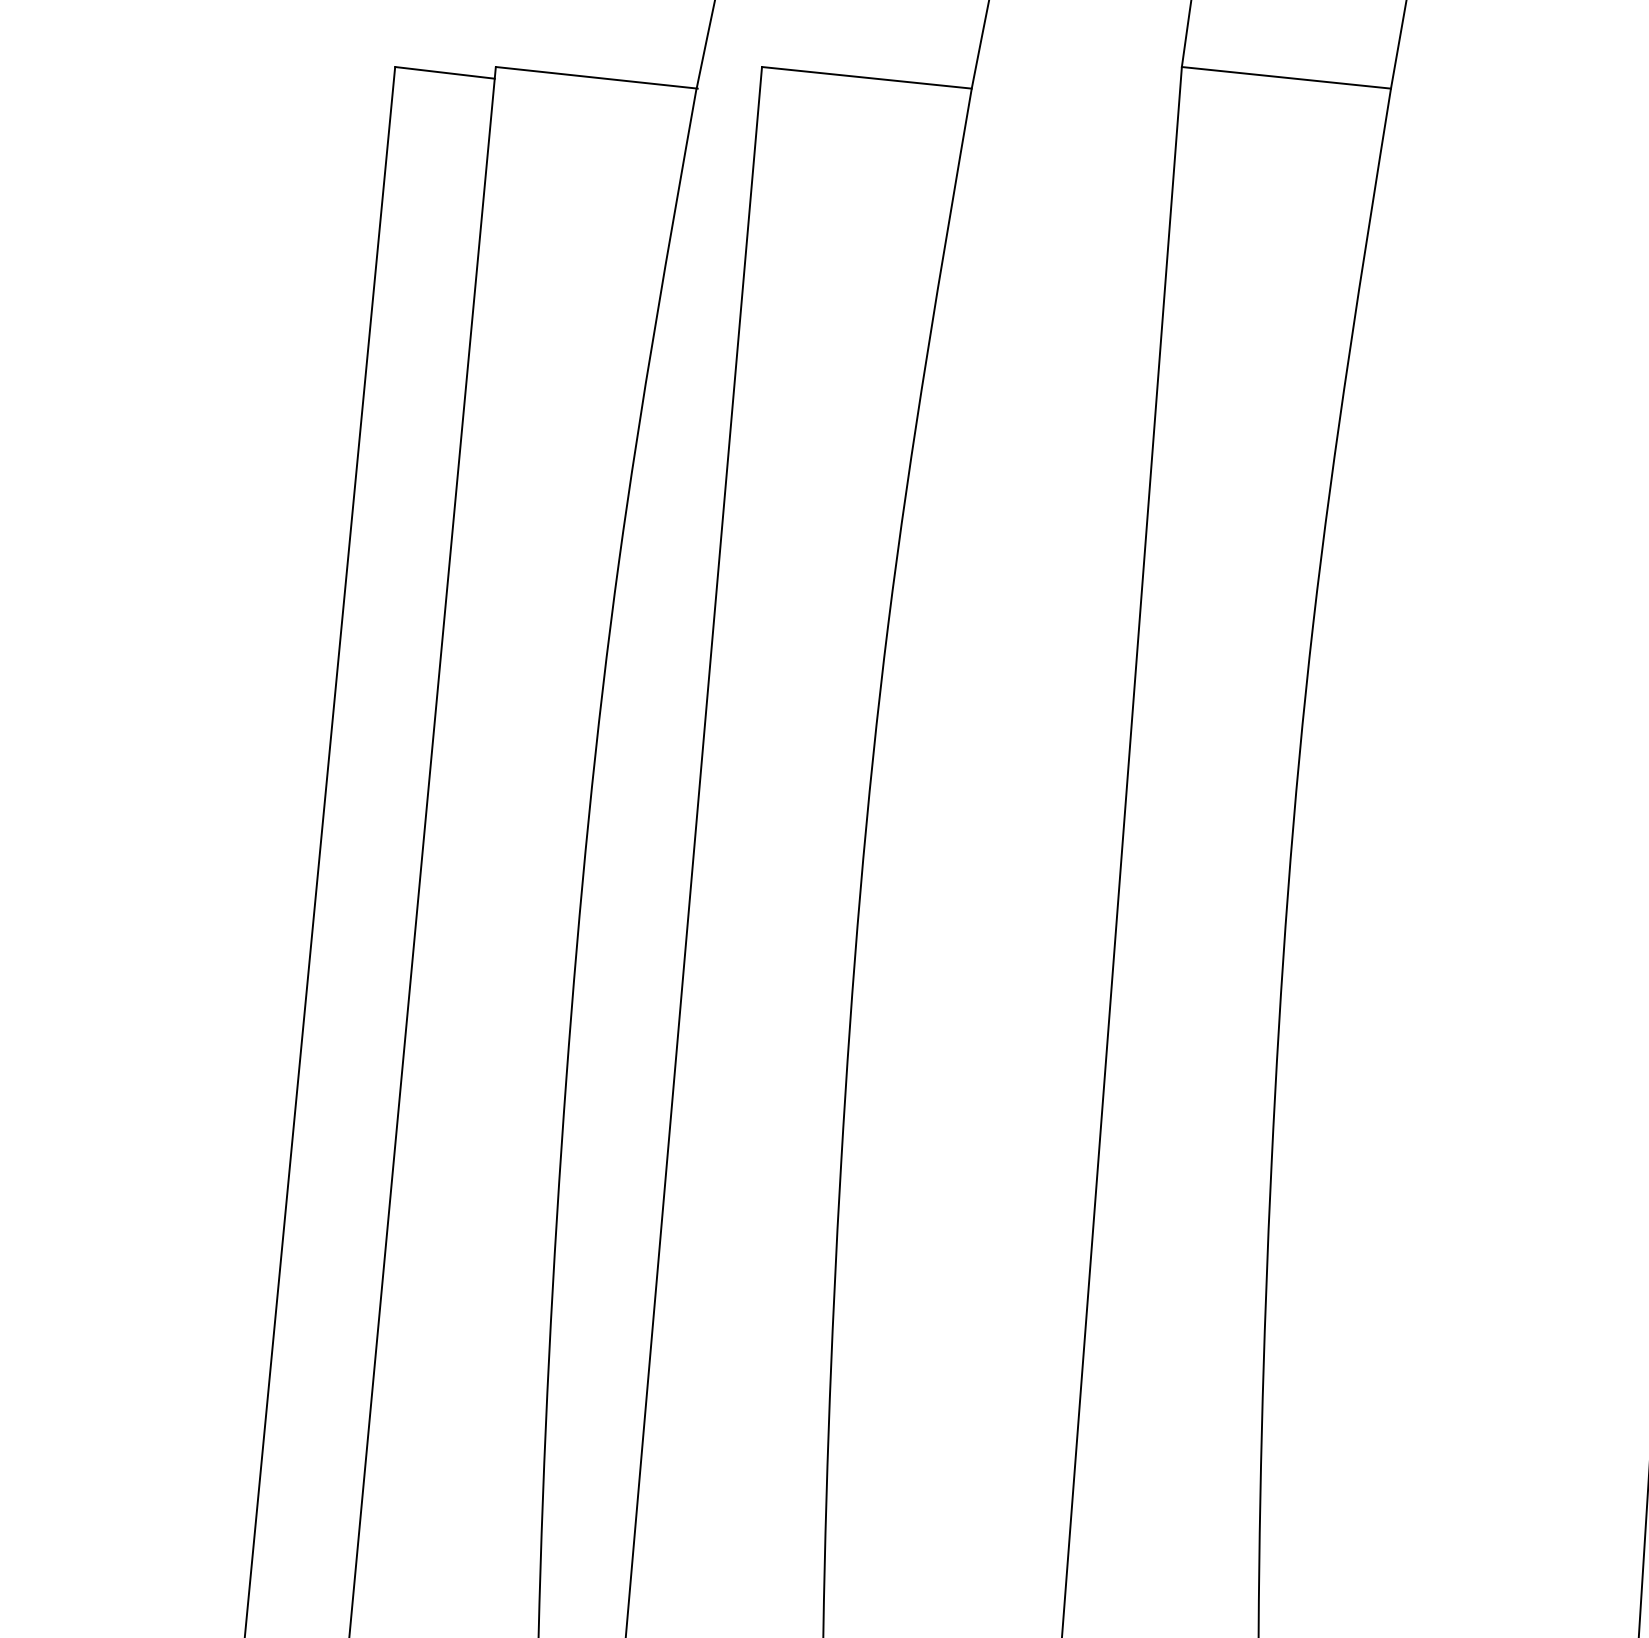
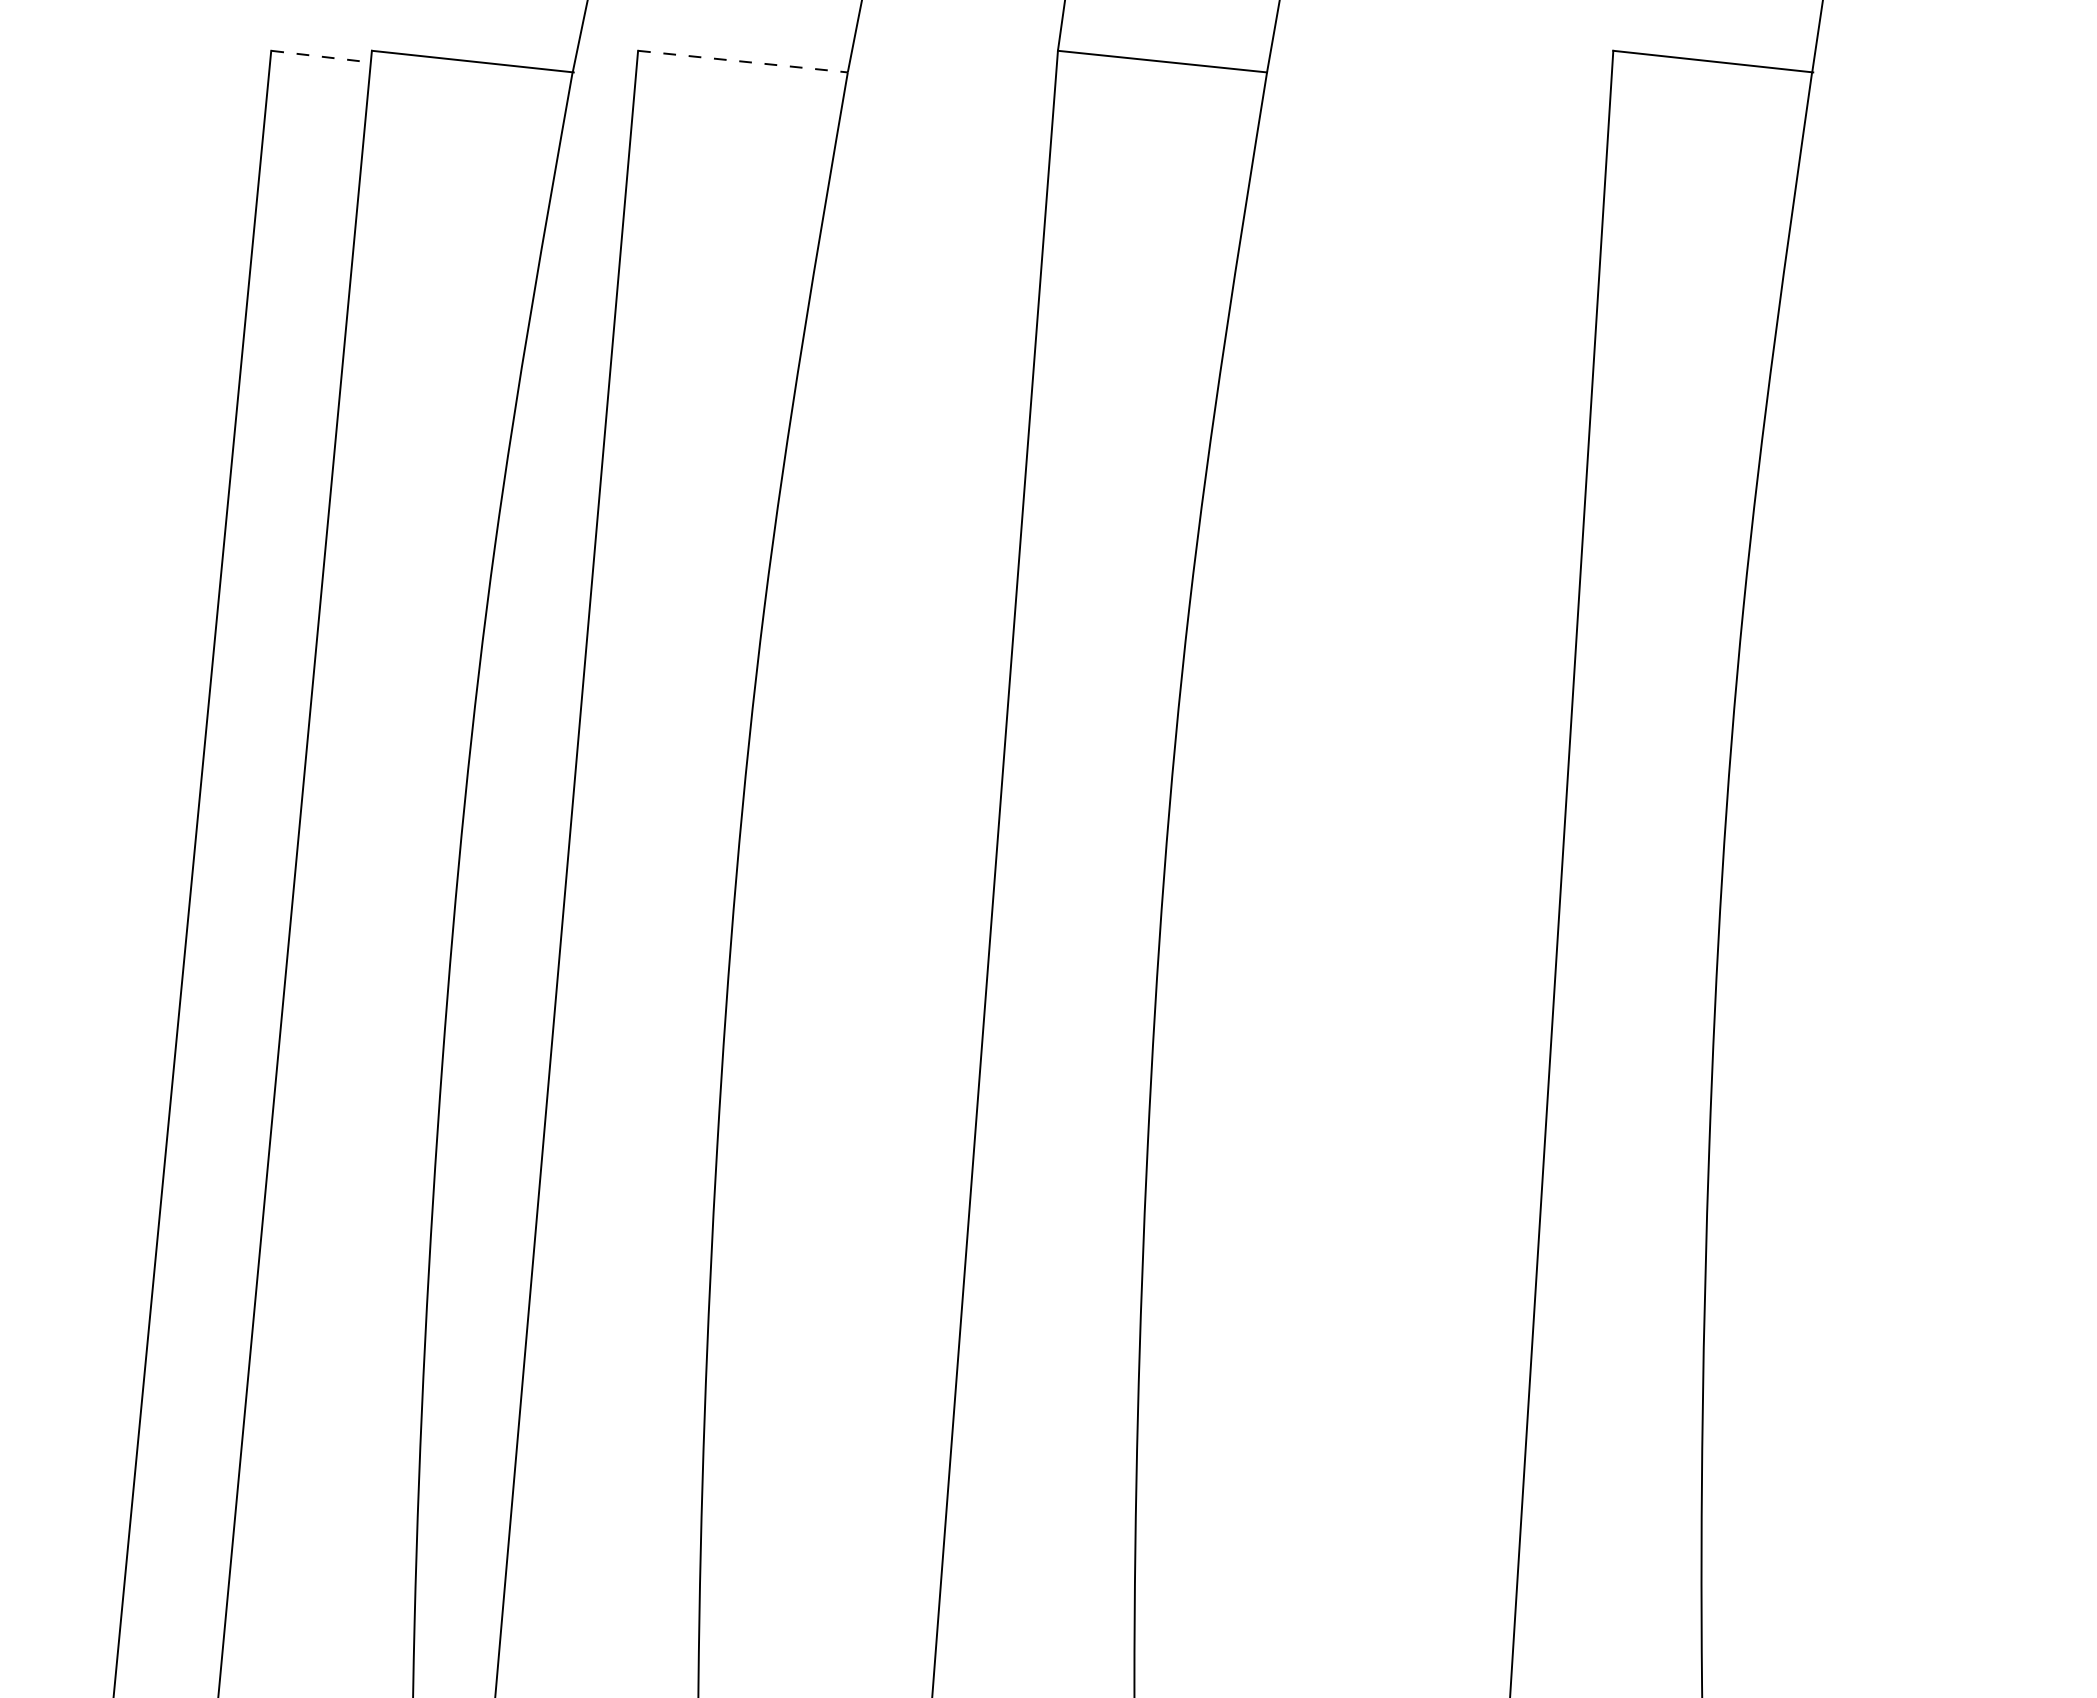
line: (445, 72) -> (321, 56), solid -> dashed
line: (867, 77) -> (743, 61), solid -> dashed

